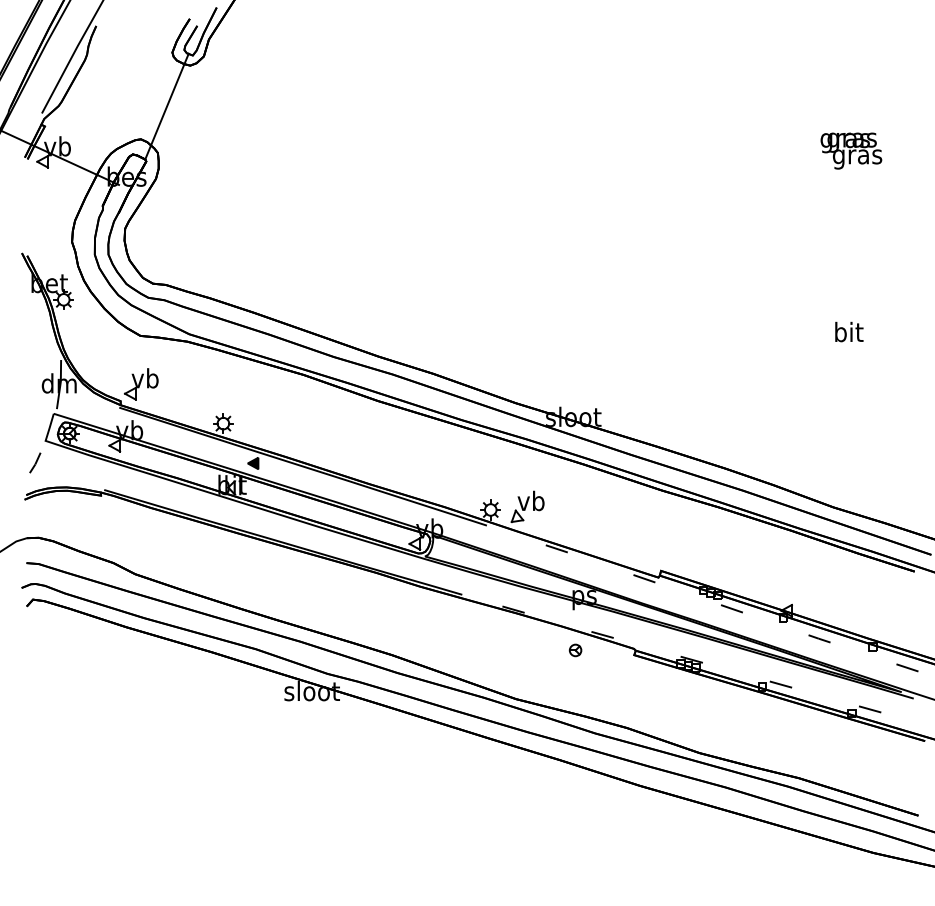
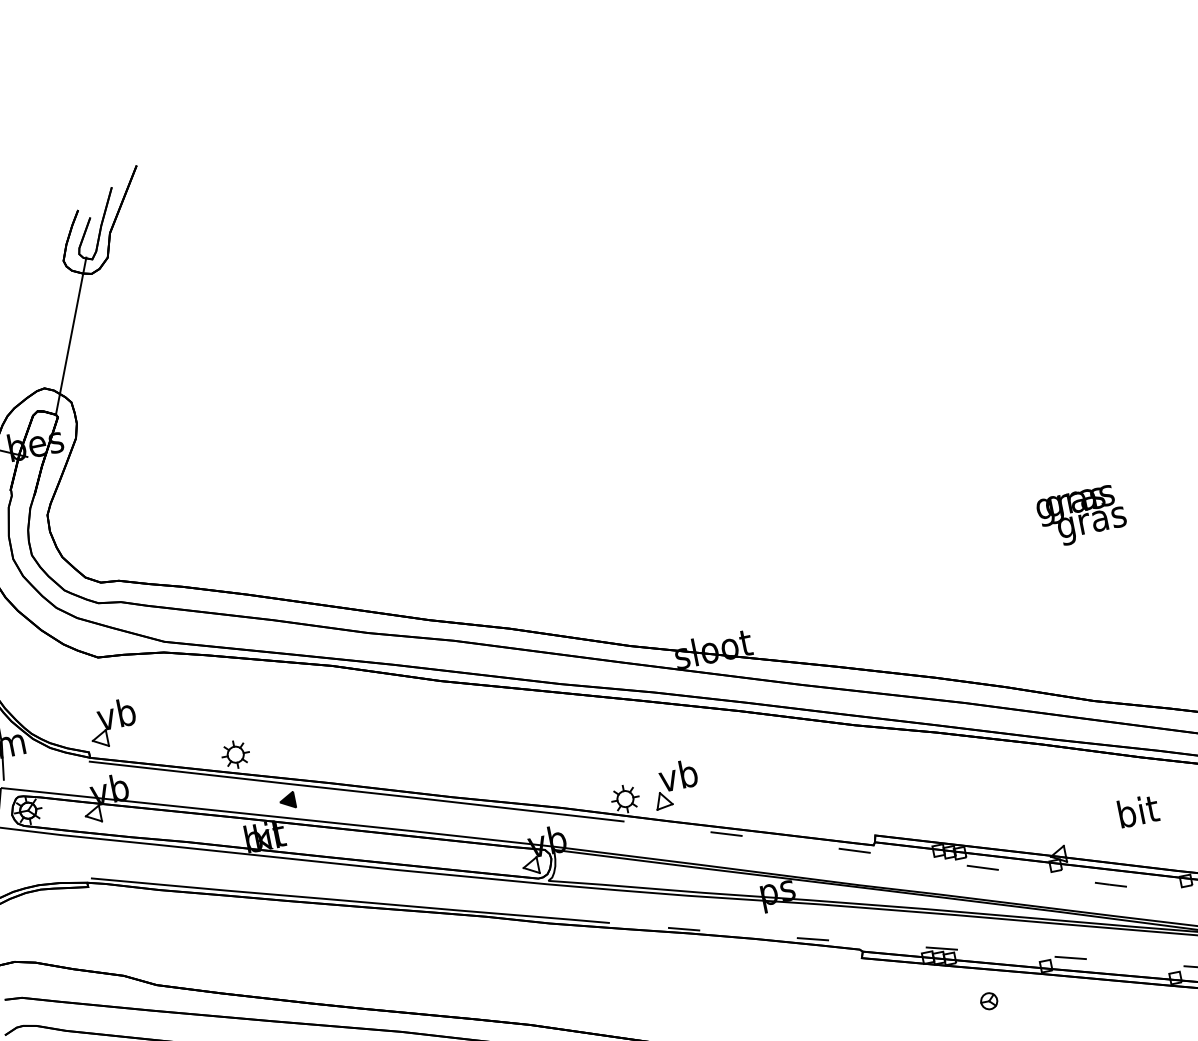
text: (851, 150) -> (1081, 515), moved
text: (849, 331) -> (1138, 810), moved
part: (575, 650) -> (989, 1001), moved

